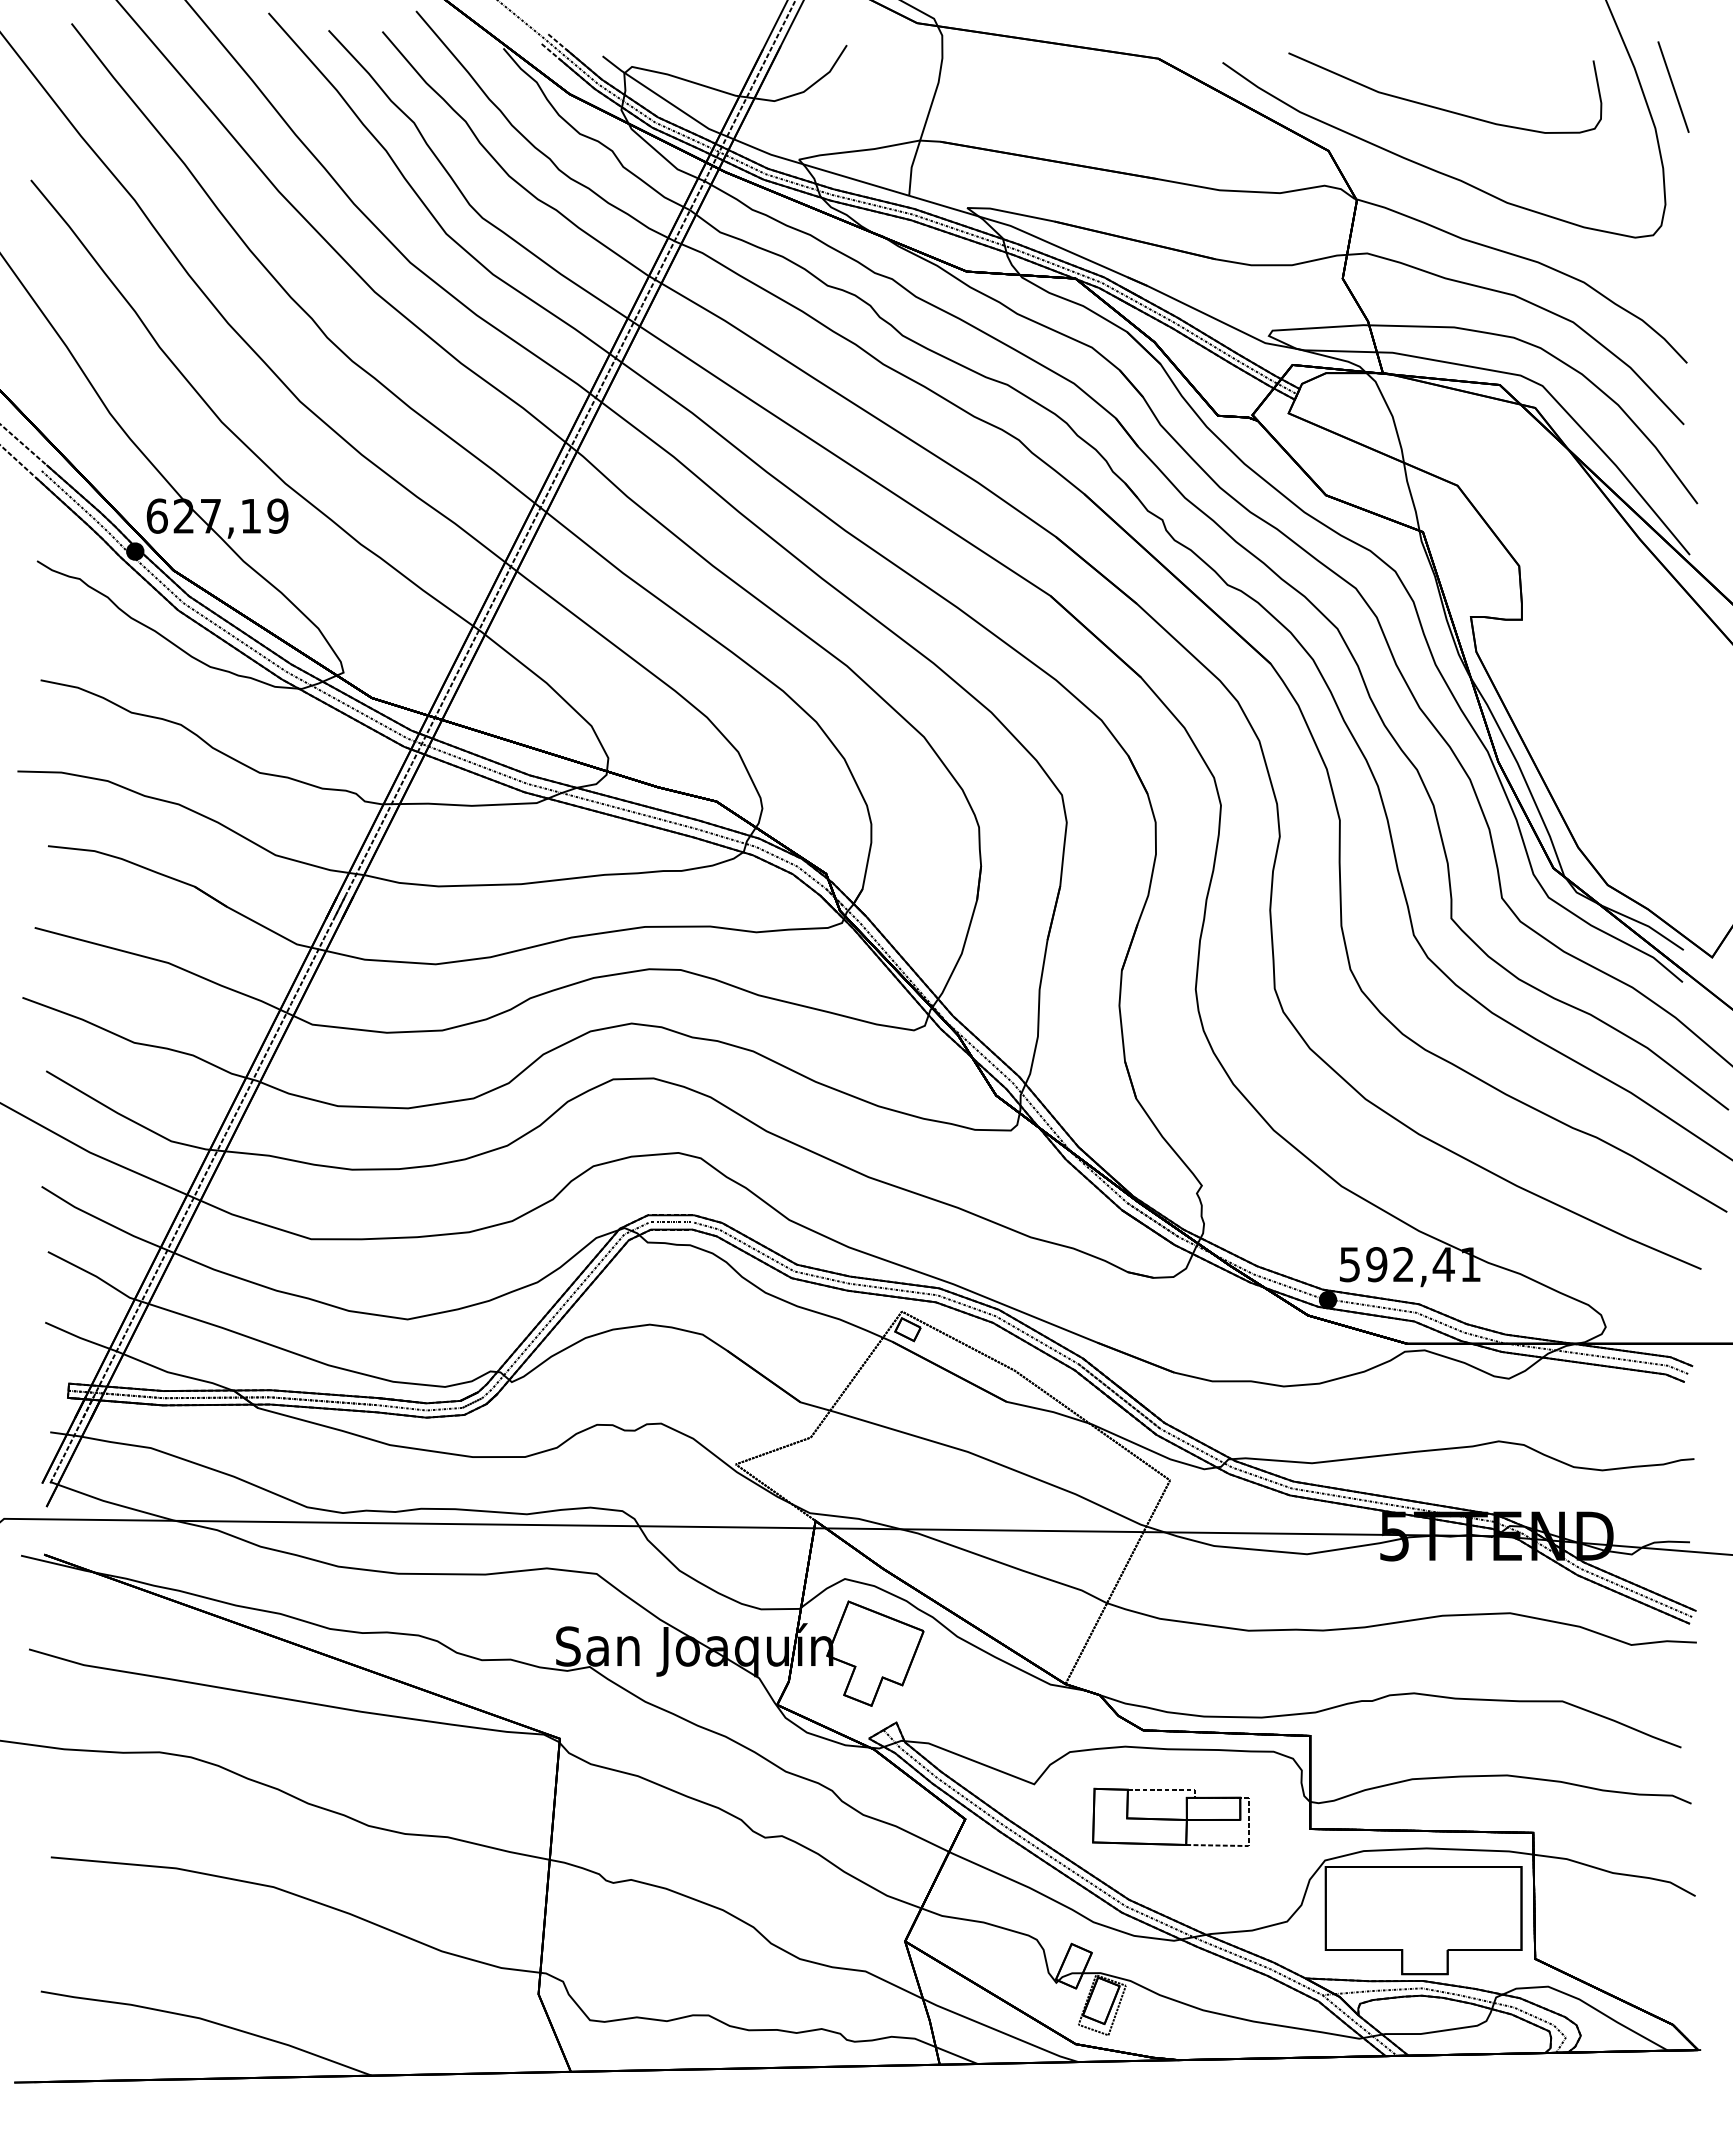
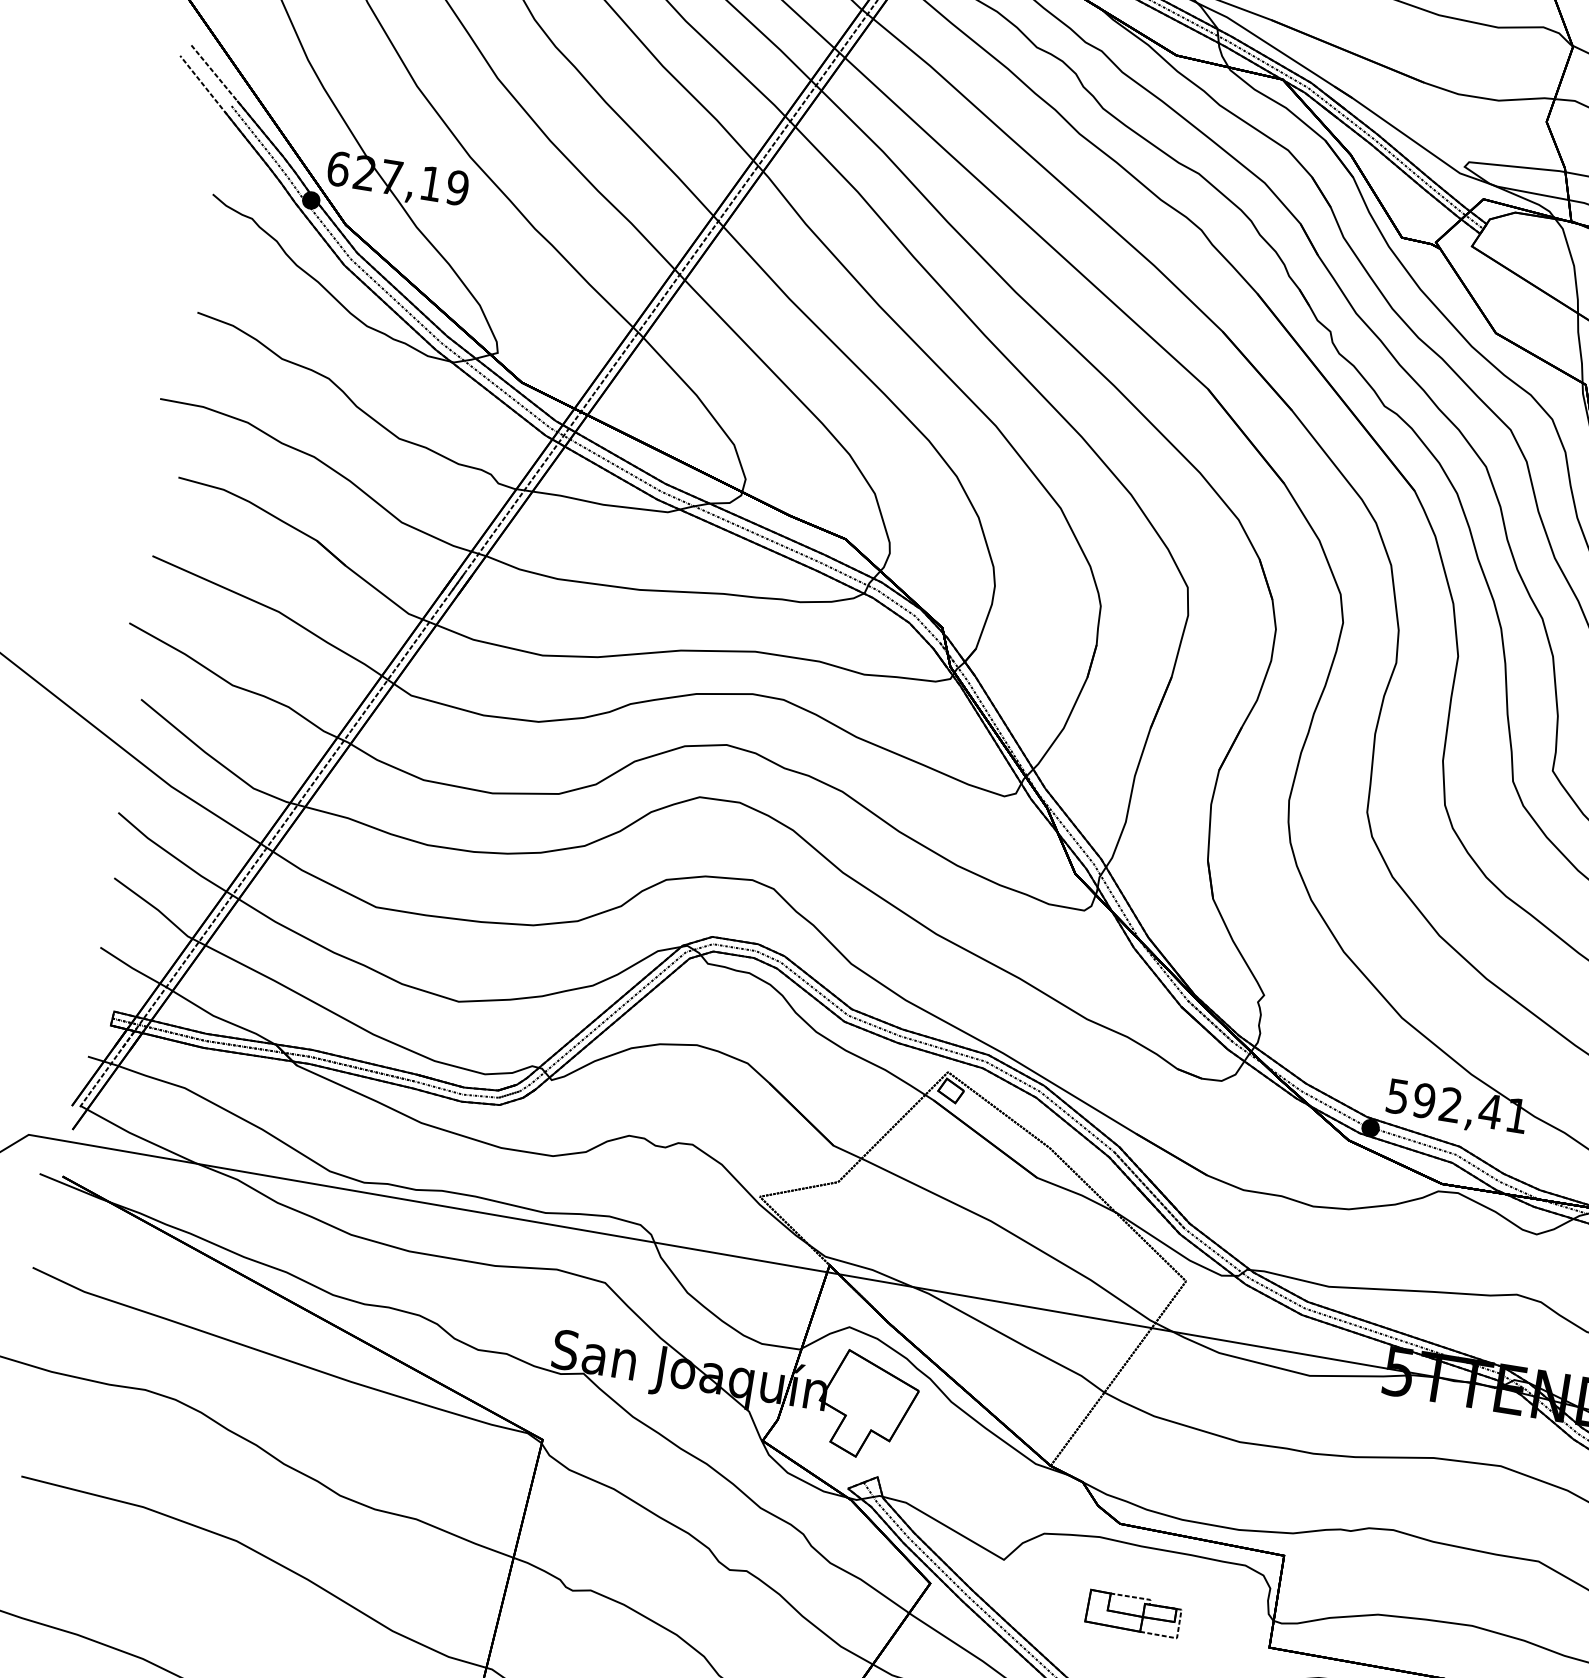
part: (1170, 1816) -> (1133, 1613), size x0.6

